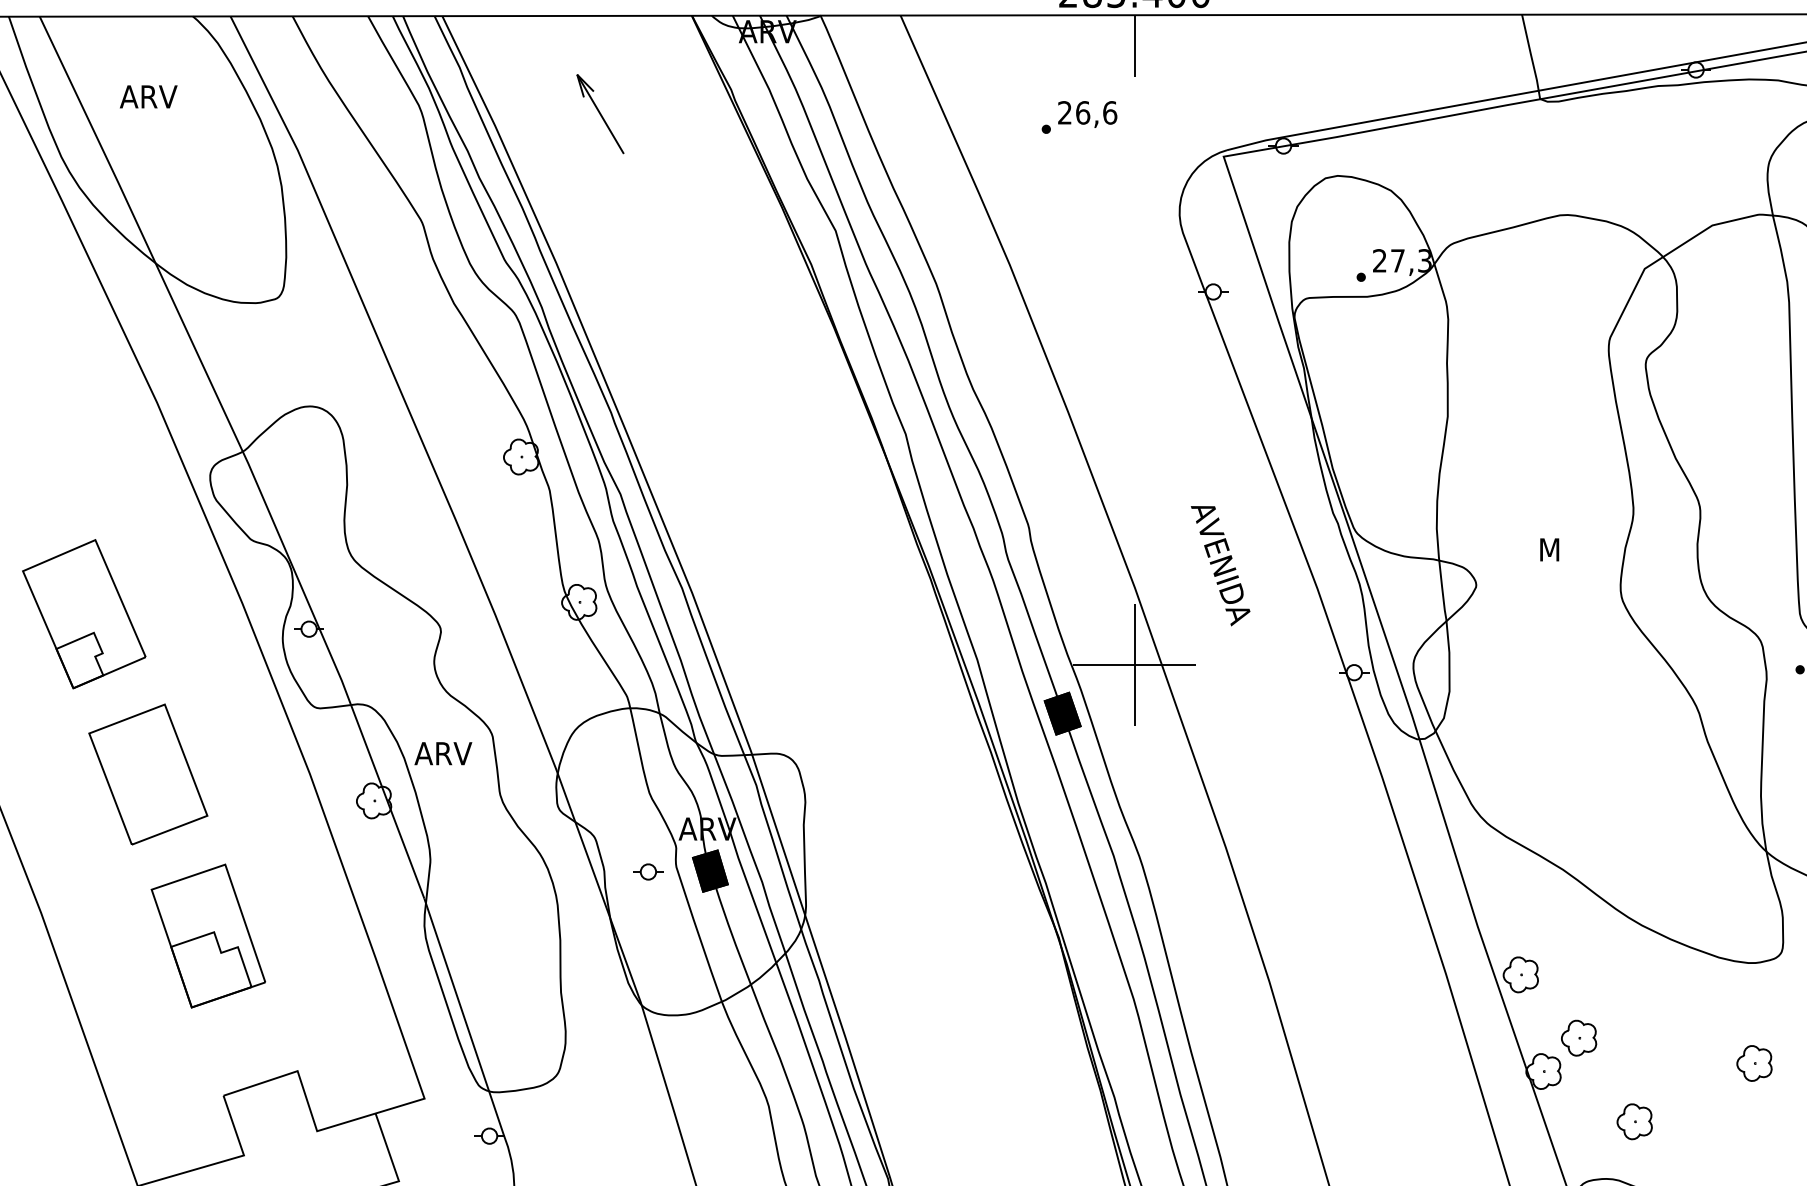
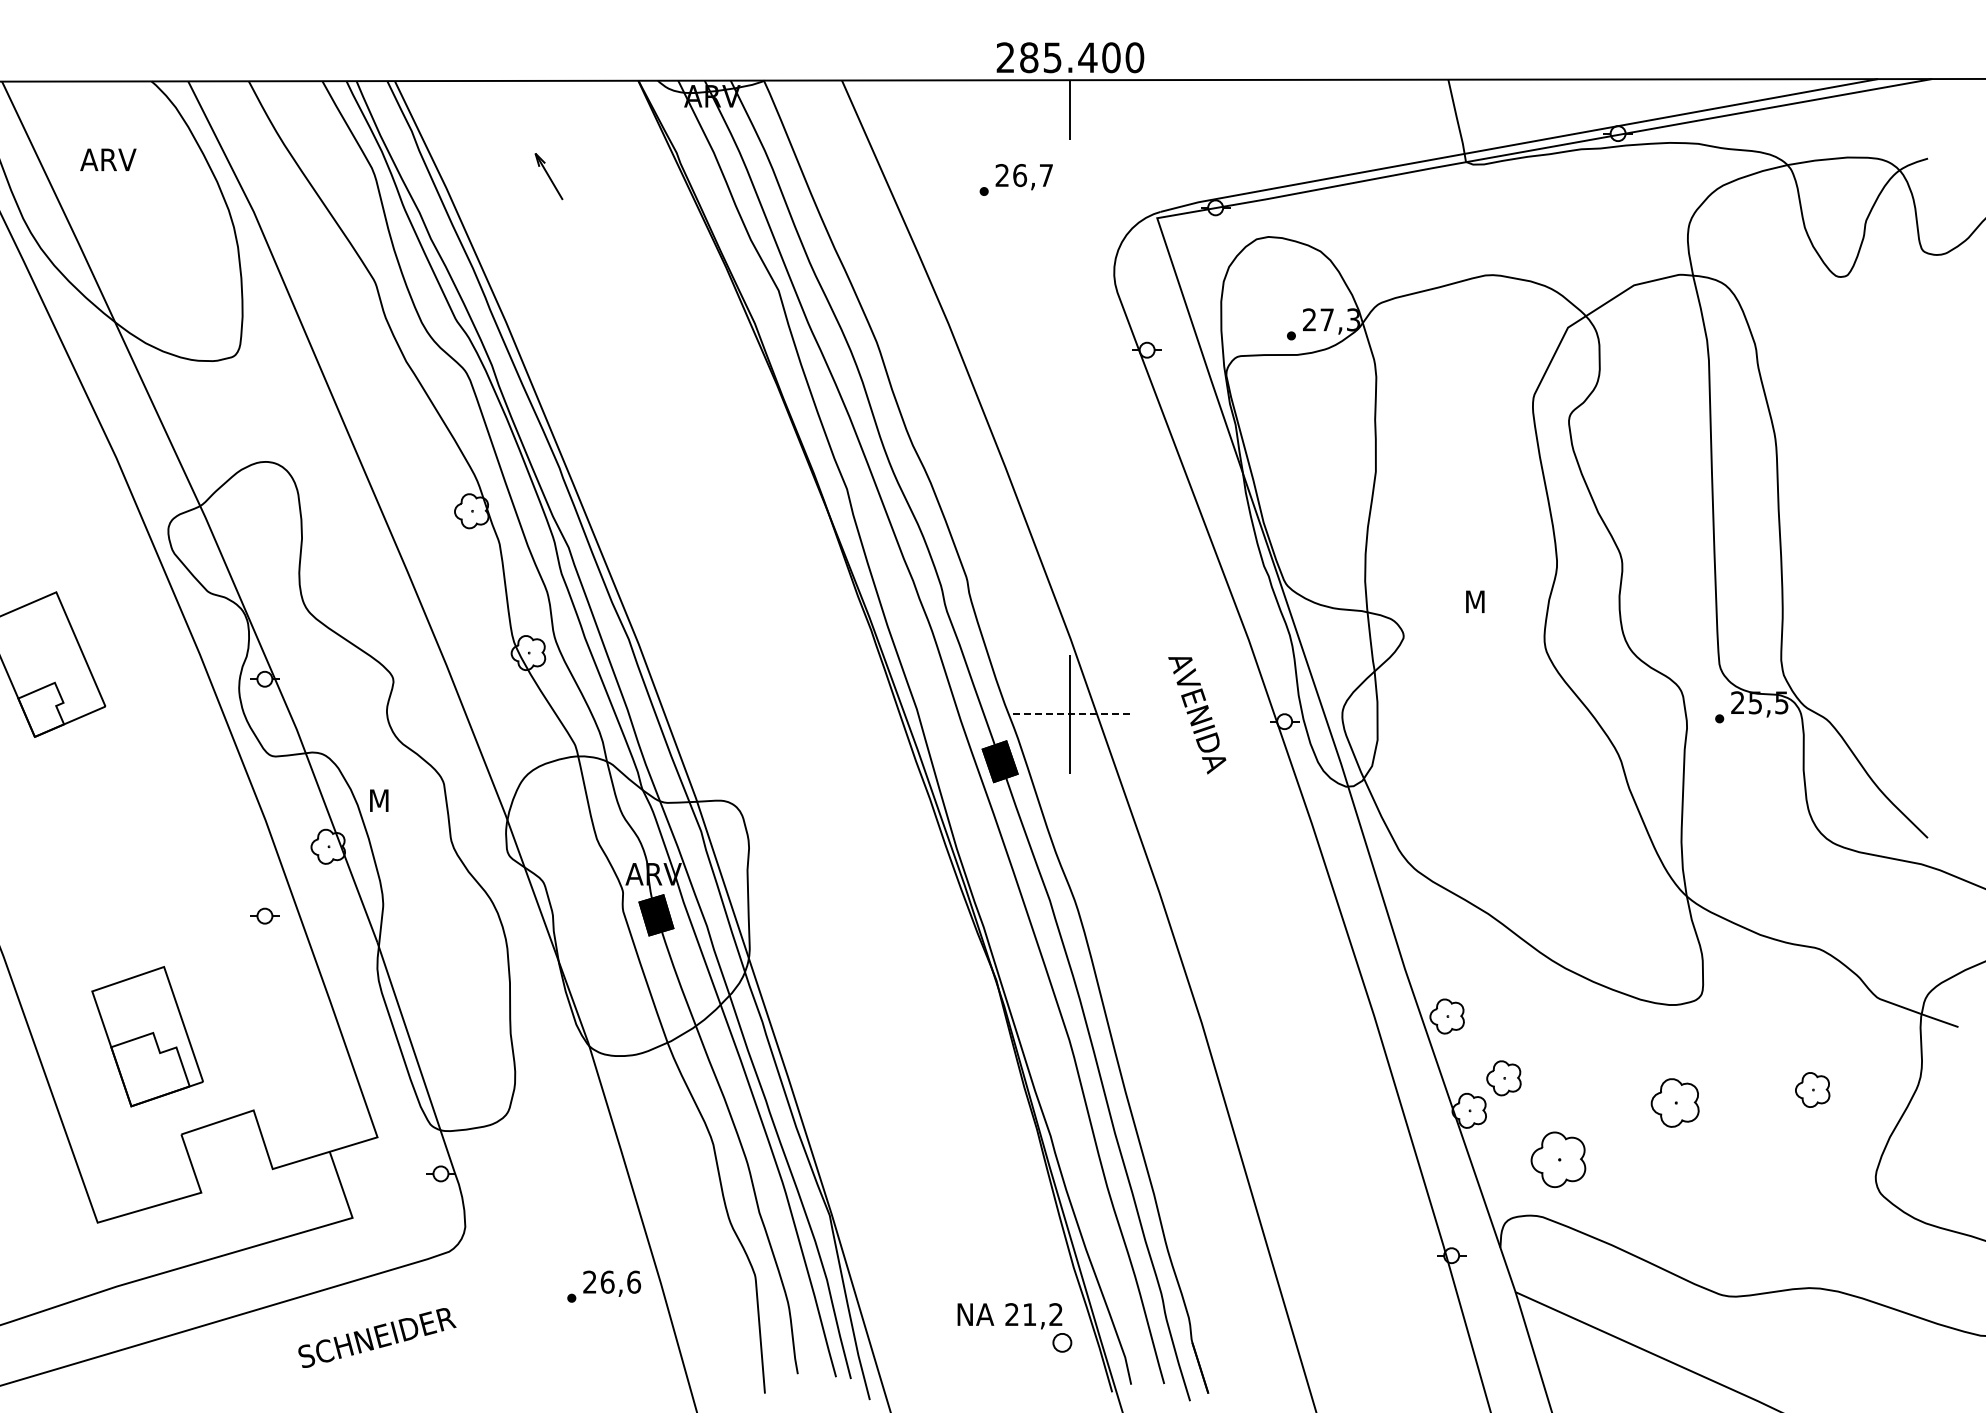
text: (1110, 112) -> (1046, 175), 26,6 -> 26,7
part: (599, 113) -> (548, 176), size x0.6
text: (1220, 565) -> (1197, 715), moved
line: (1134, 665) -> (1070, 714), solid -> dashed
text: (442, 753) -> (395, 800), ARV -> M
part: (147, 773) -> (107, 820), removed
part: (647, 871) -> (264, 915), moved
part: (208, 935) -> (147, 1036), moved
part: (1753, 1062) -> (1674, 1102), size x1.4
part: (1633, 1121) -> (1557, 1159), size x1.6

